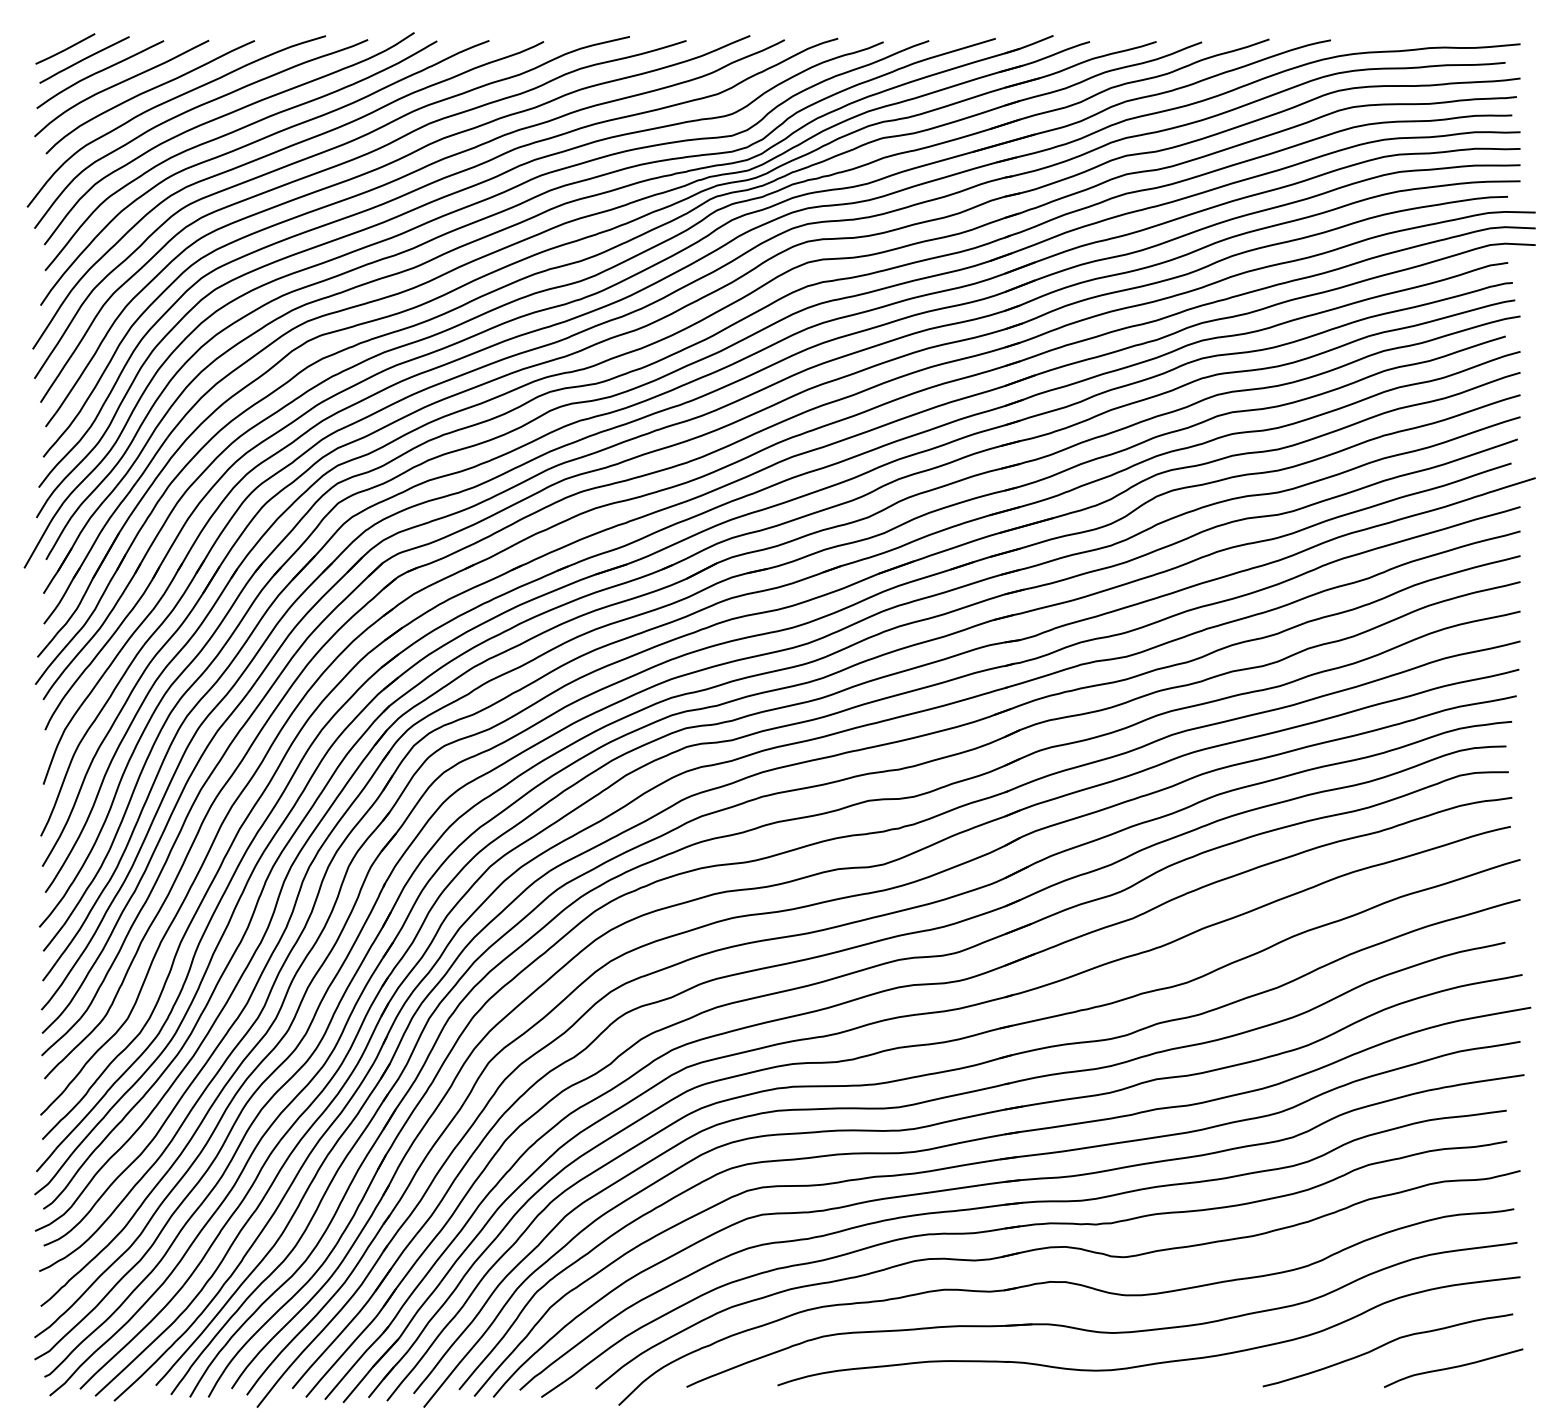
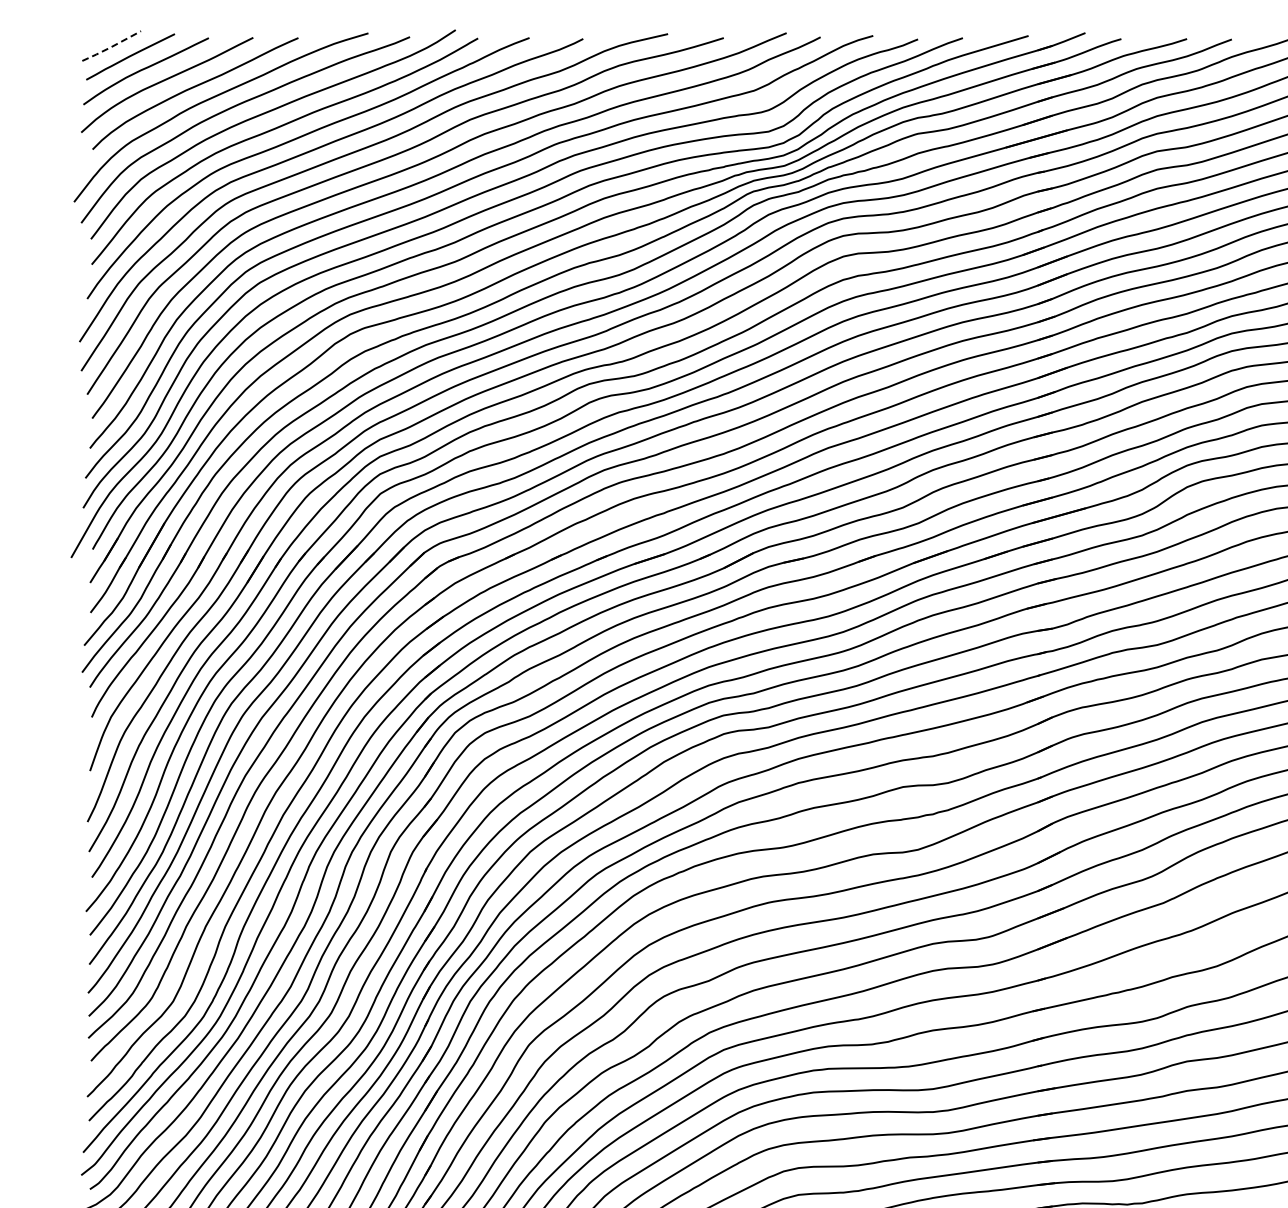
line: (64, 50) -> (110, 47), solid -> dashed

